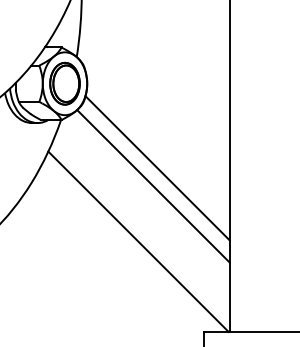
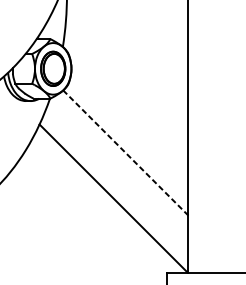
line: (157, 168) -> (129, 138), removed
line: (153, 186) -> (125, 153), solid -> dashed

